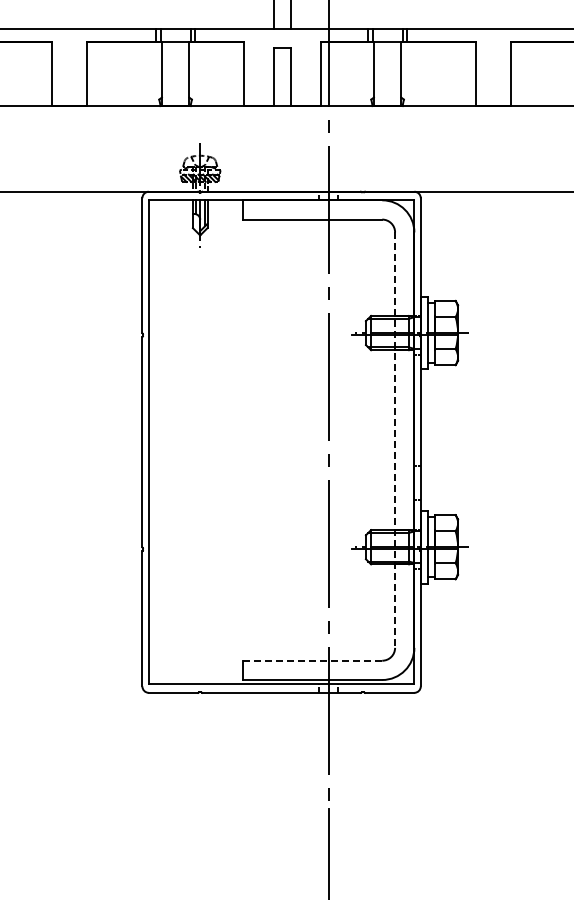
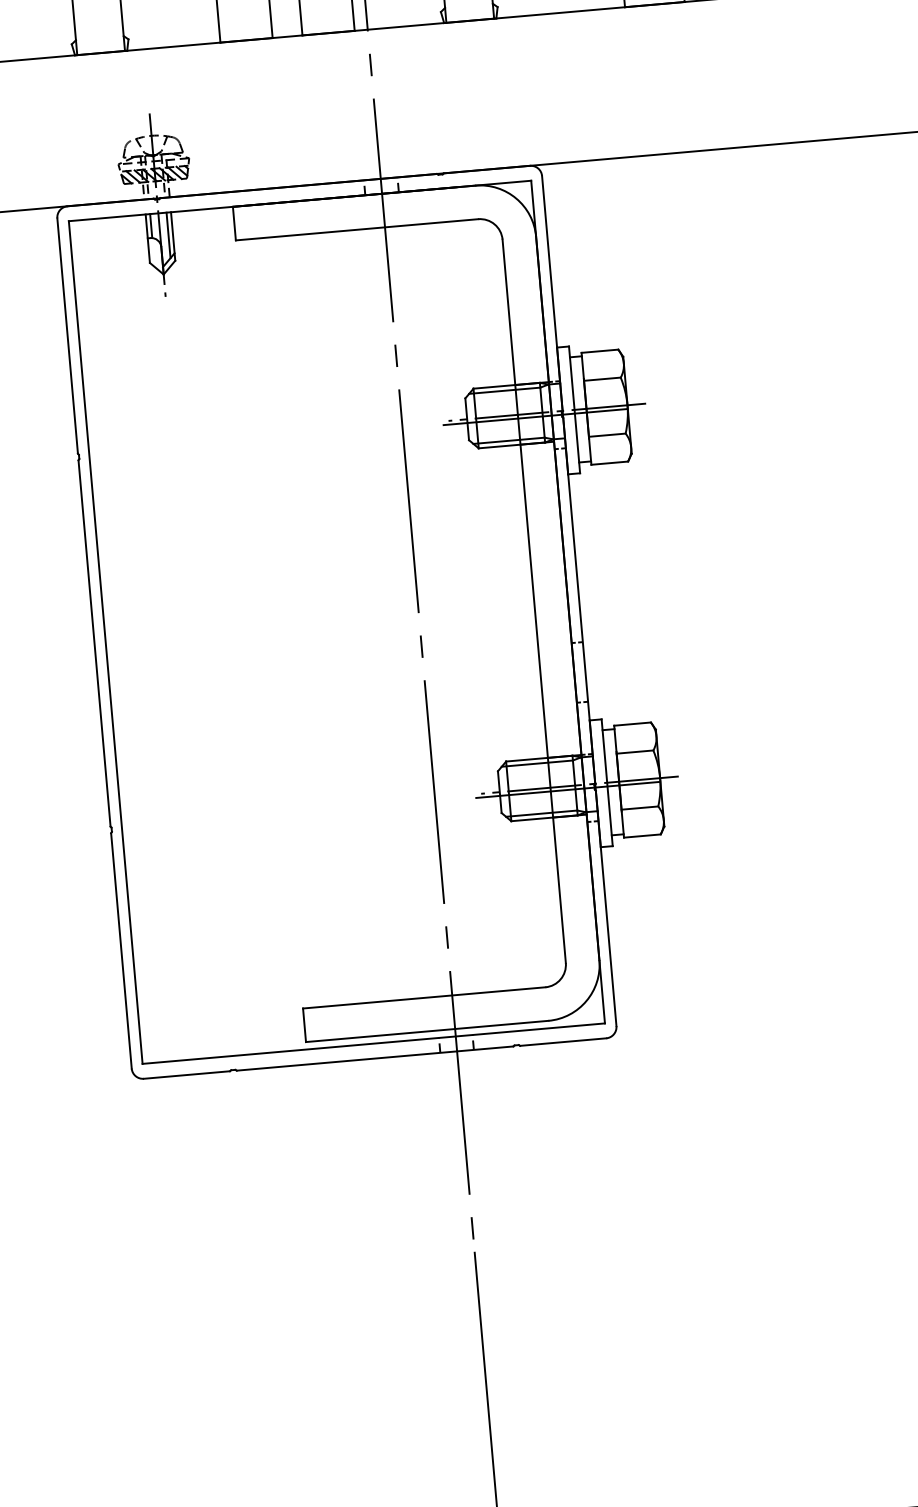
line: (395, 440) -> (534, 601), dashed -> solid
line: (312, 660) -> (423, 997), dashed -> solid

